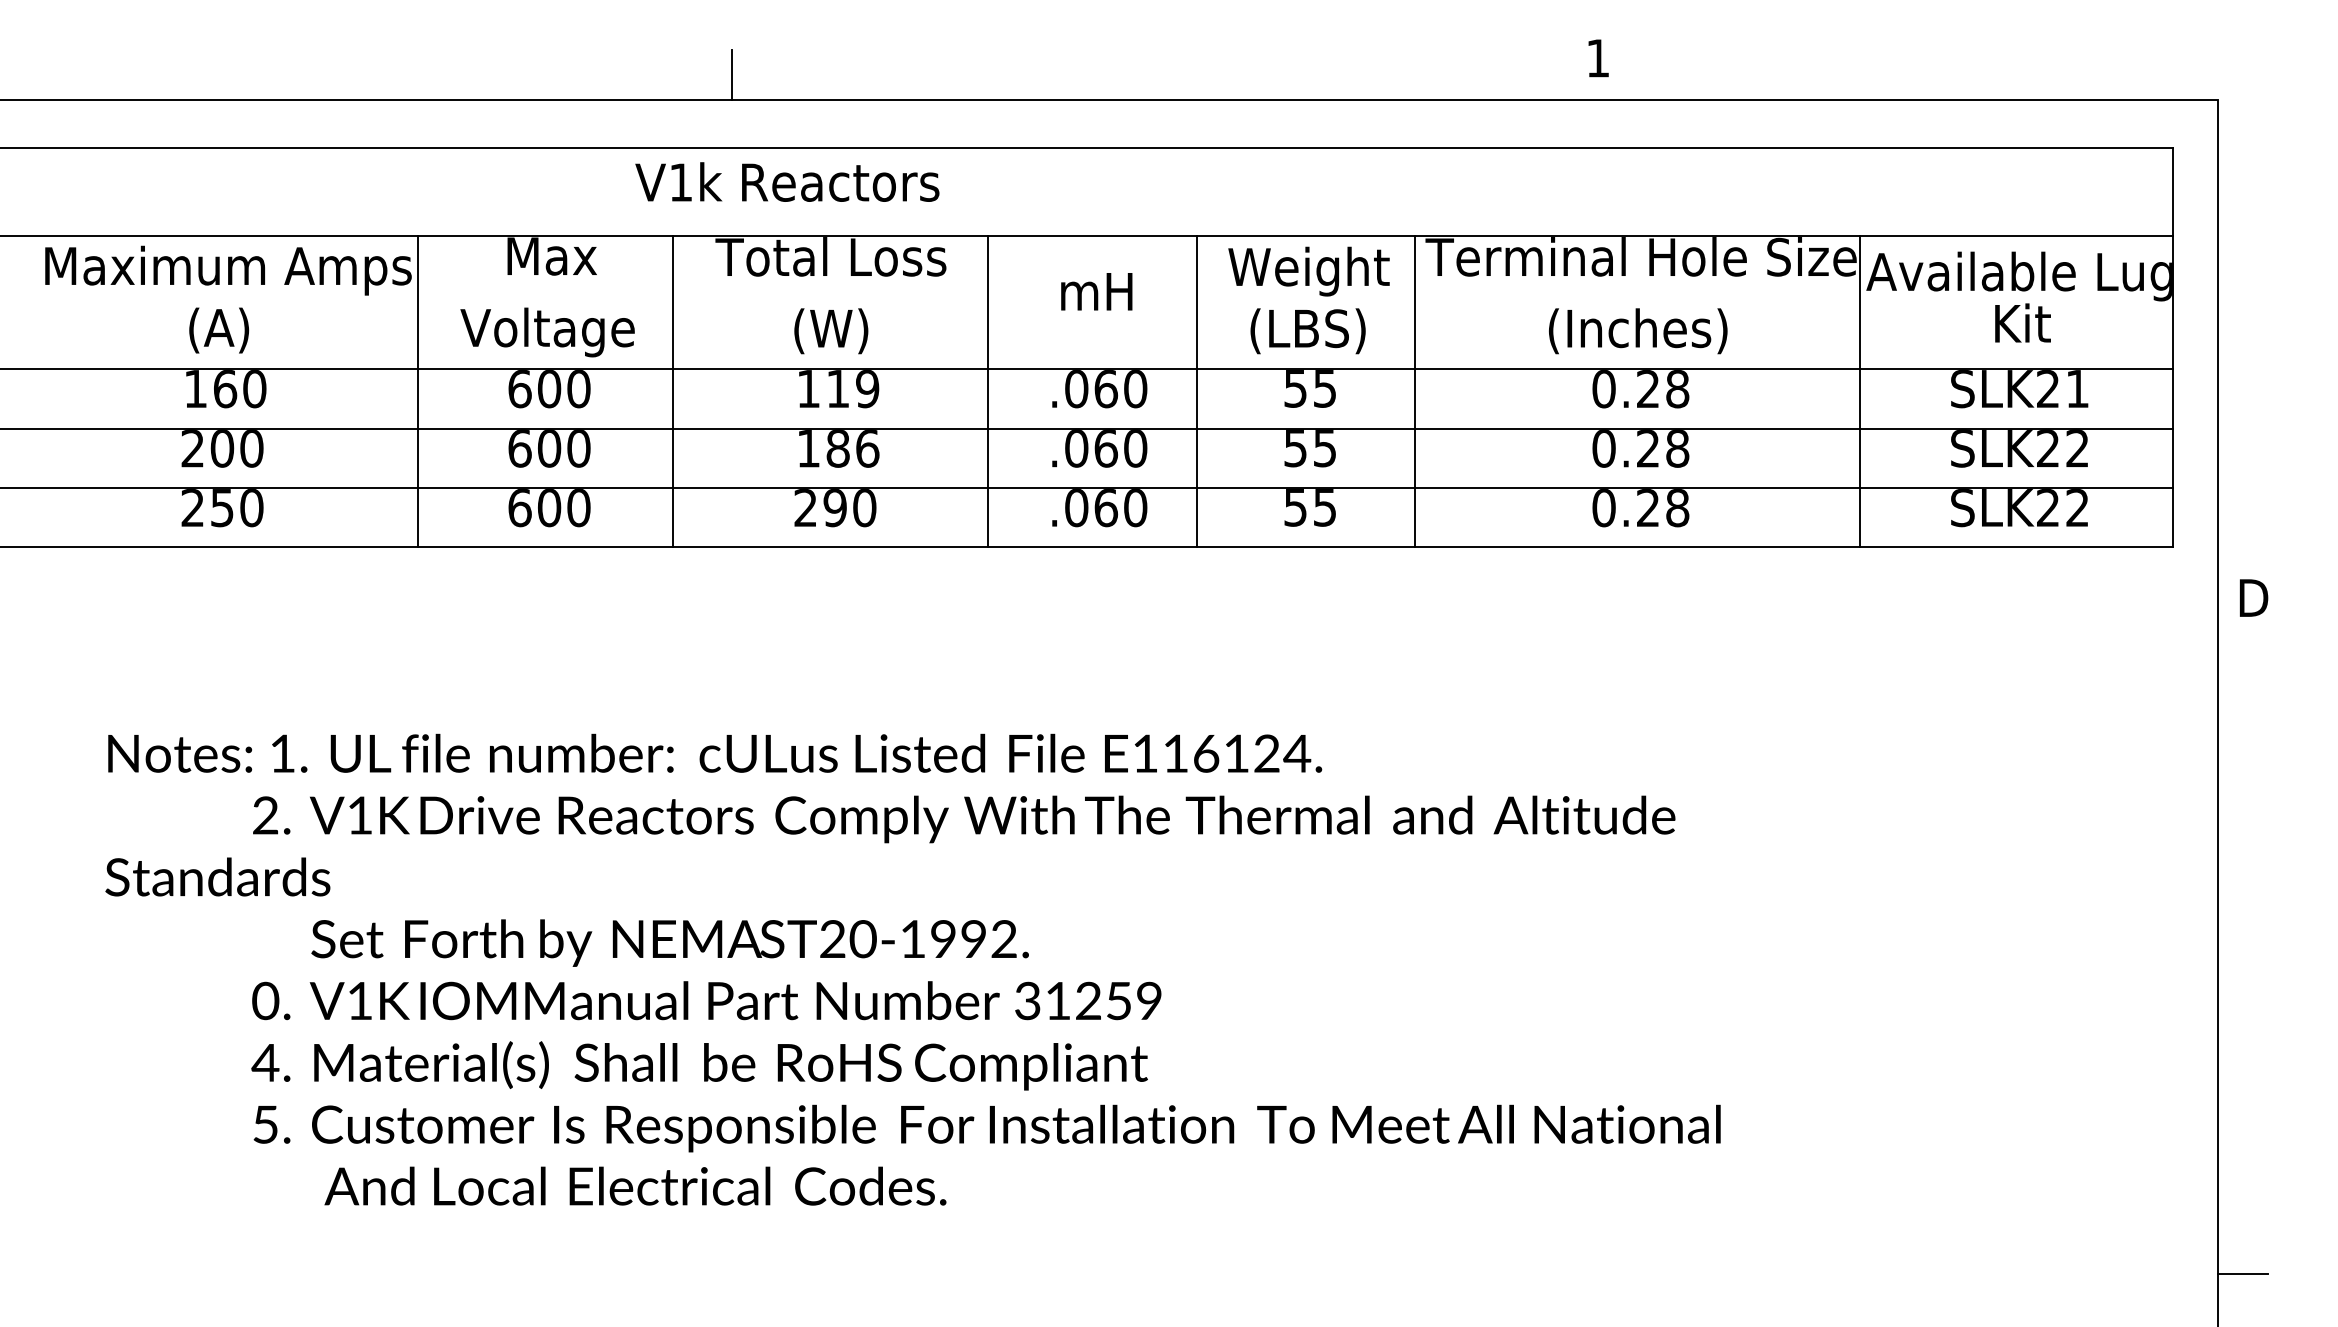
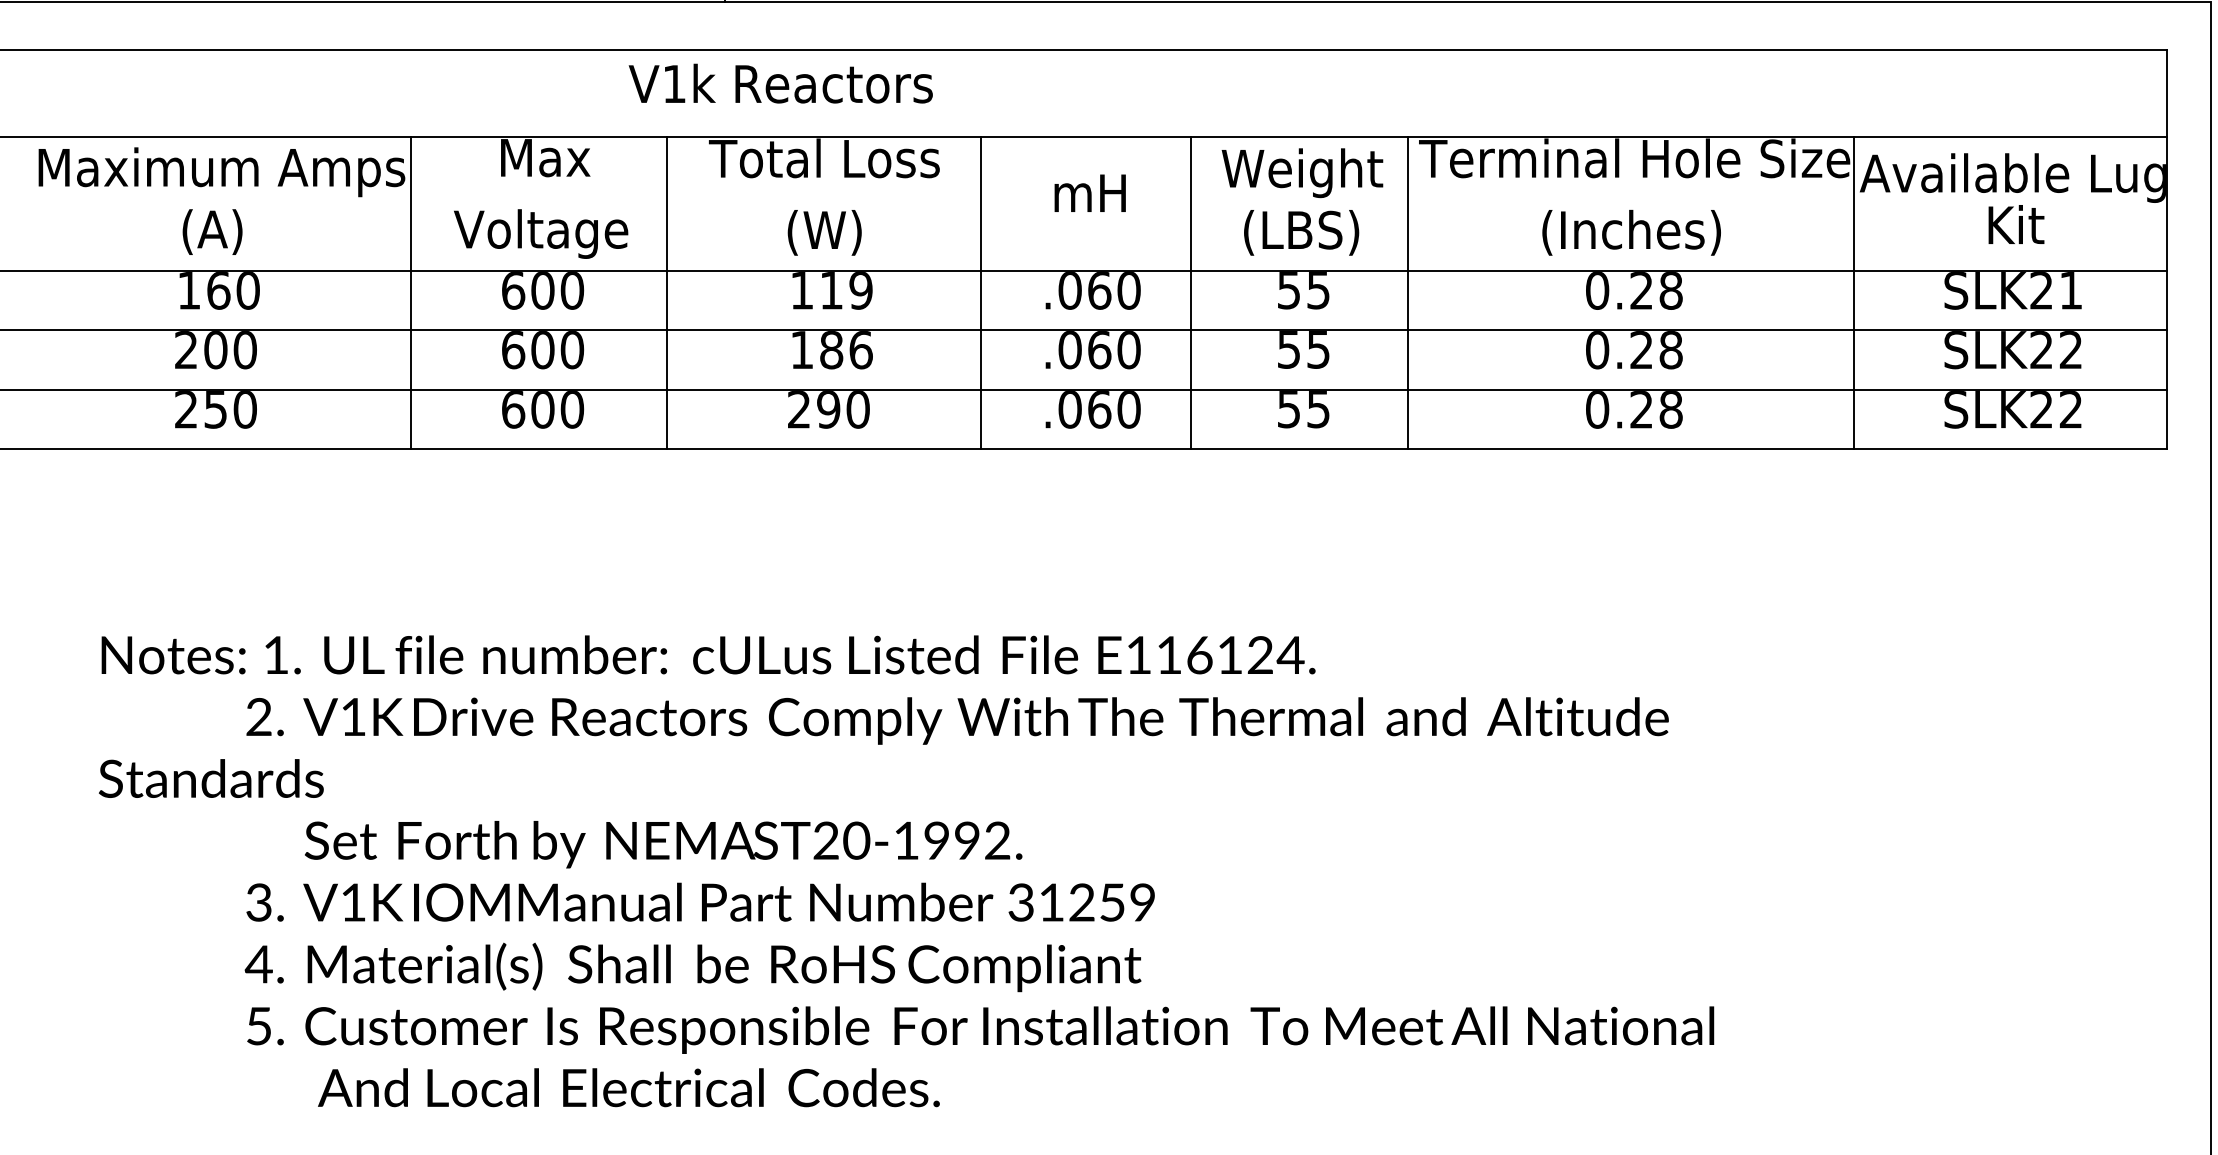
text: (265, 1000) -> (258, 902), 0. -> 3.

